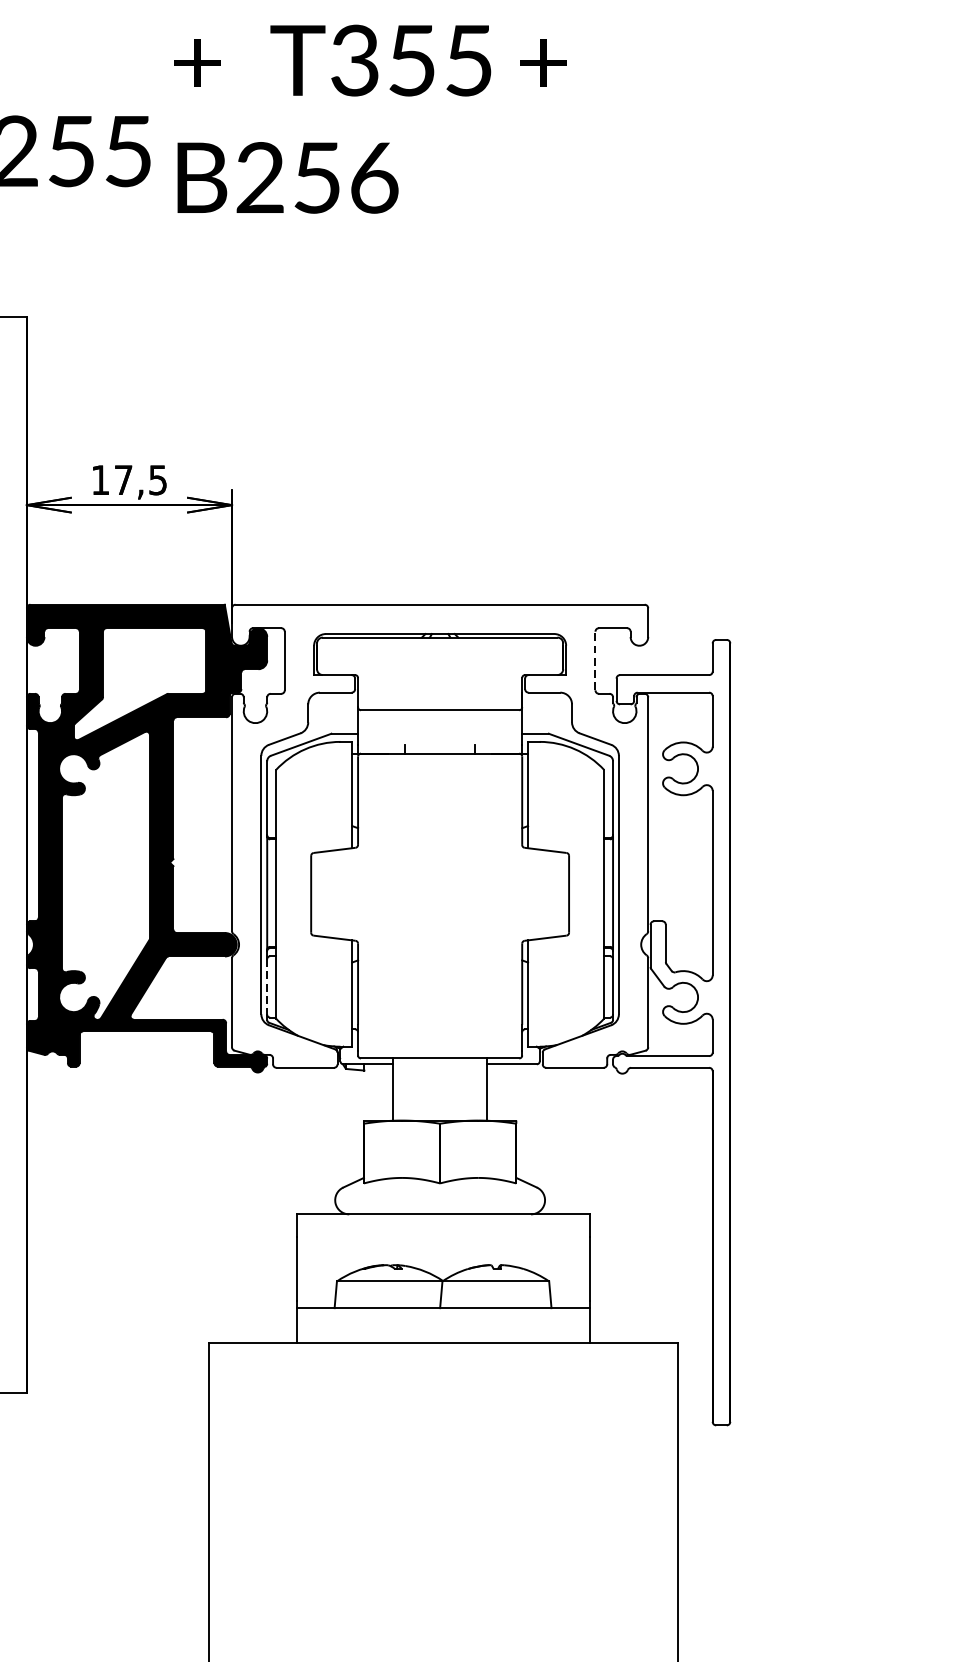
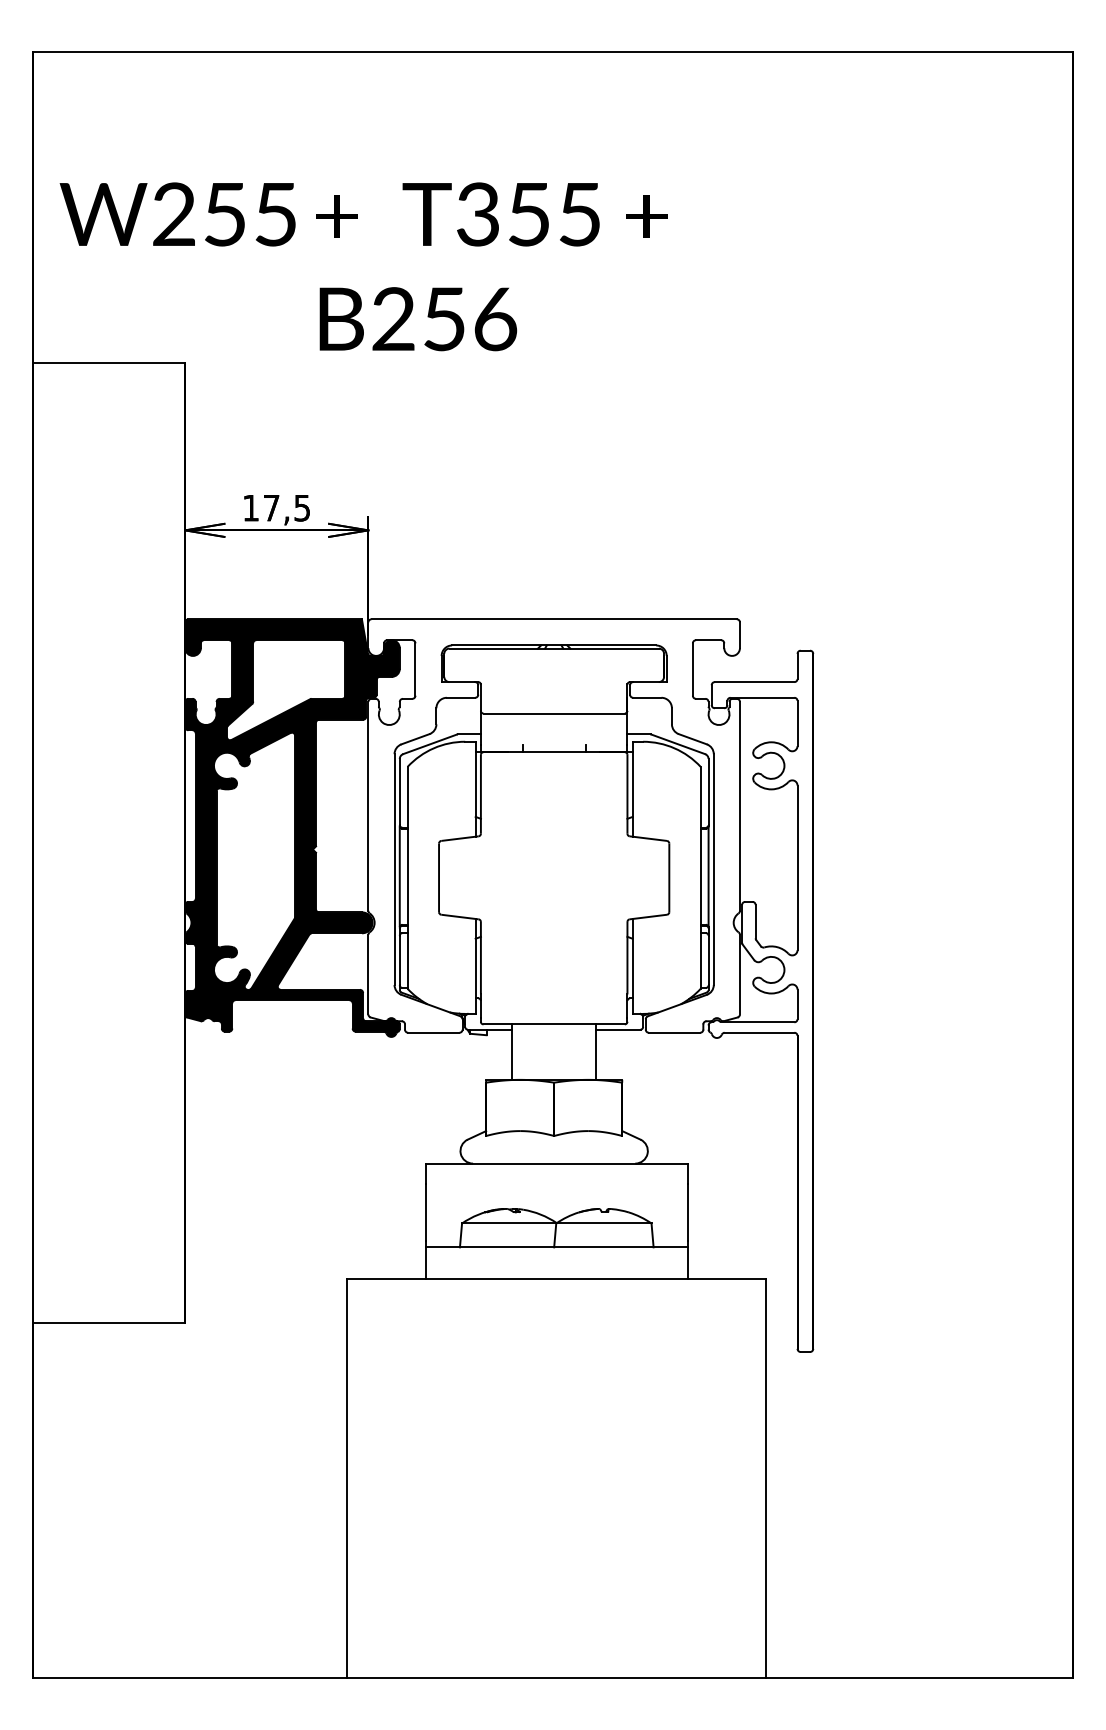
text: (369, 118) -> (491, 266), moved
line: (595, 660) -> (692, 669), dashed -> solid
line: (266, 986) -> (399, 960), dashed -> solid

